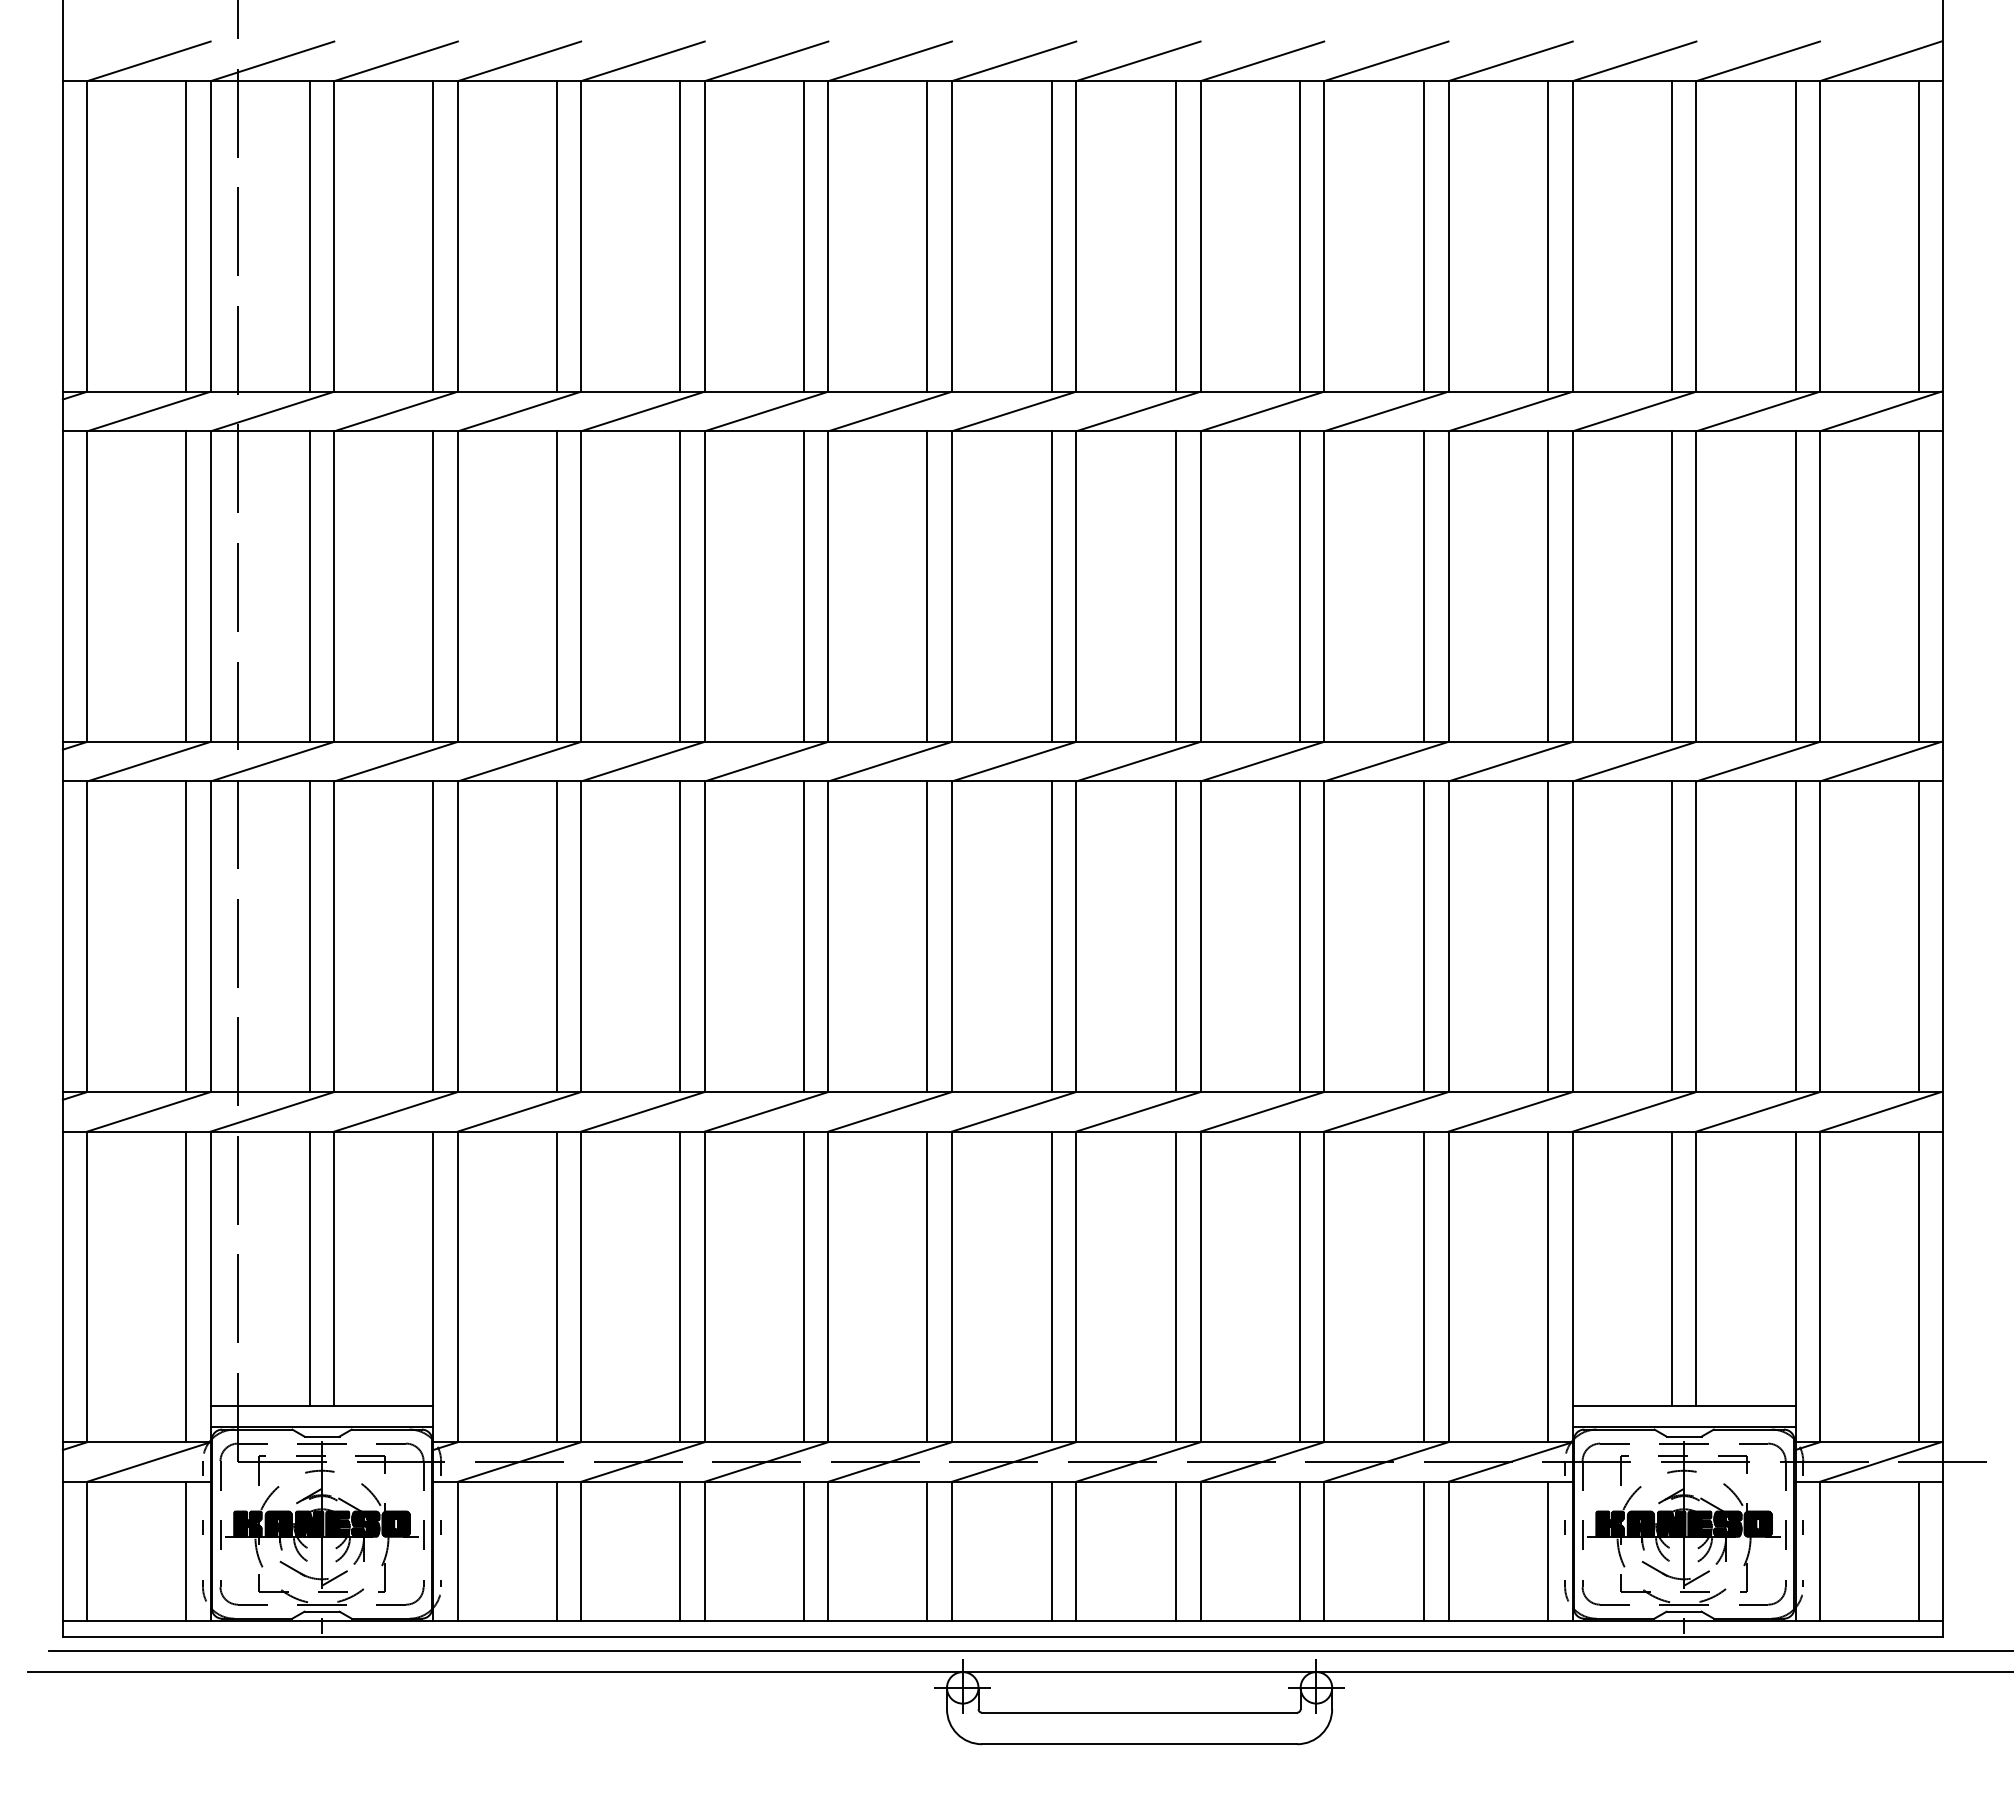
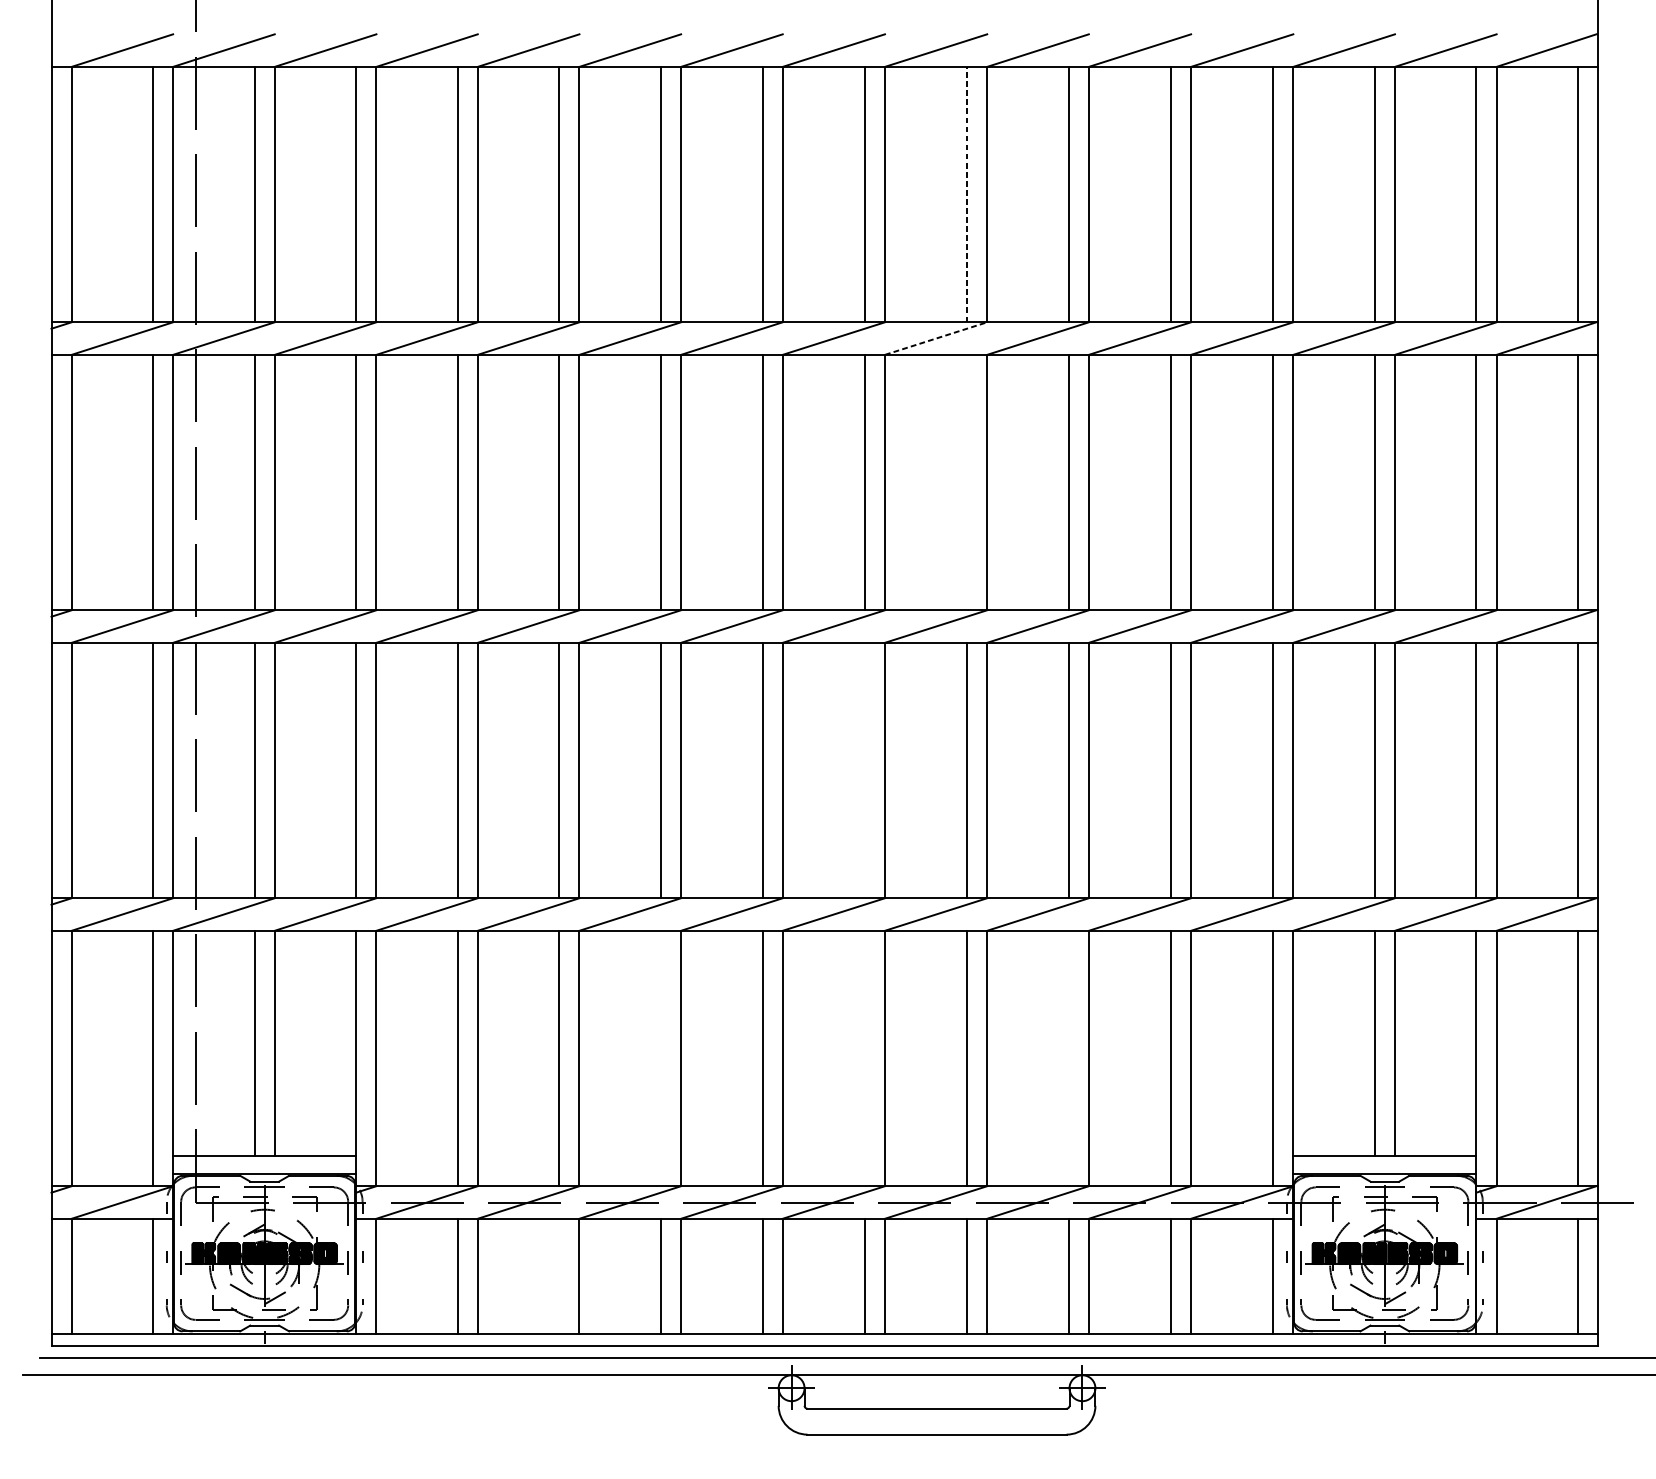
line: (1176, 235) -> (967, 193), solid -> dashed
line: (1138, 411) -> (936, 338), solid -> dashed
line: (1176, 586) -> (967, 482), removed
line: (1051, 936) -> (864, 770), removed
line: (803, 1286) -> (660, 1058), removed
line: (1051, 1286) -> (864, 1058), removed
line: (1299, 1286) -> (1068, 1058), removed
line: (680, 1551) -> (559, 1276), removed

